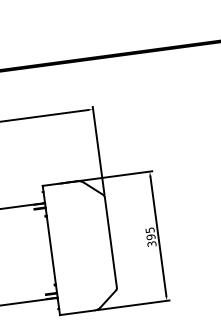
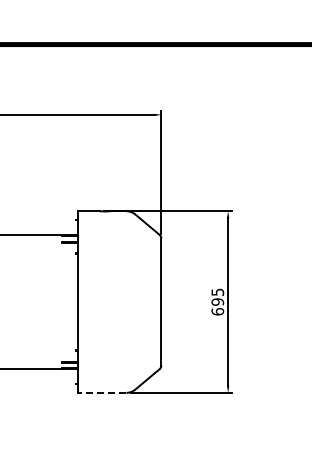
text: (151, 243) -> (217, 311), 395 -> 695
line: (76, 312) -> (101, 392), solid -> dashed

